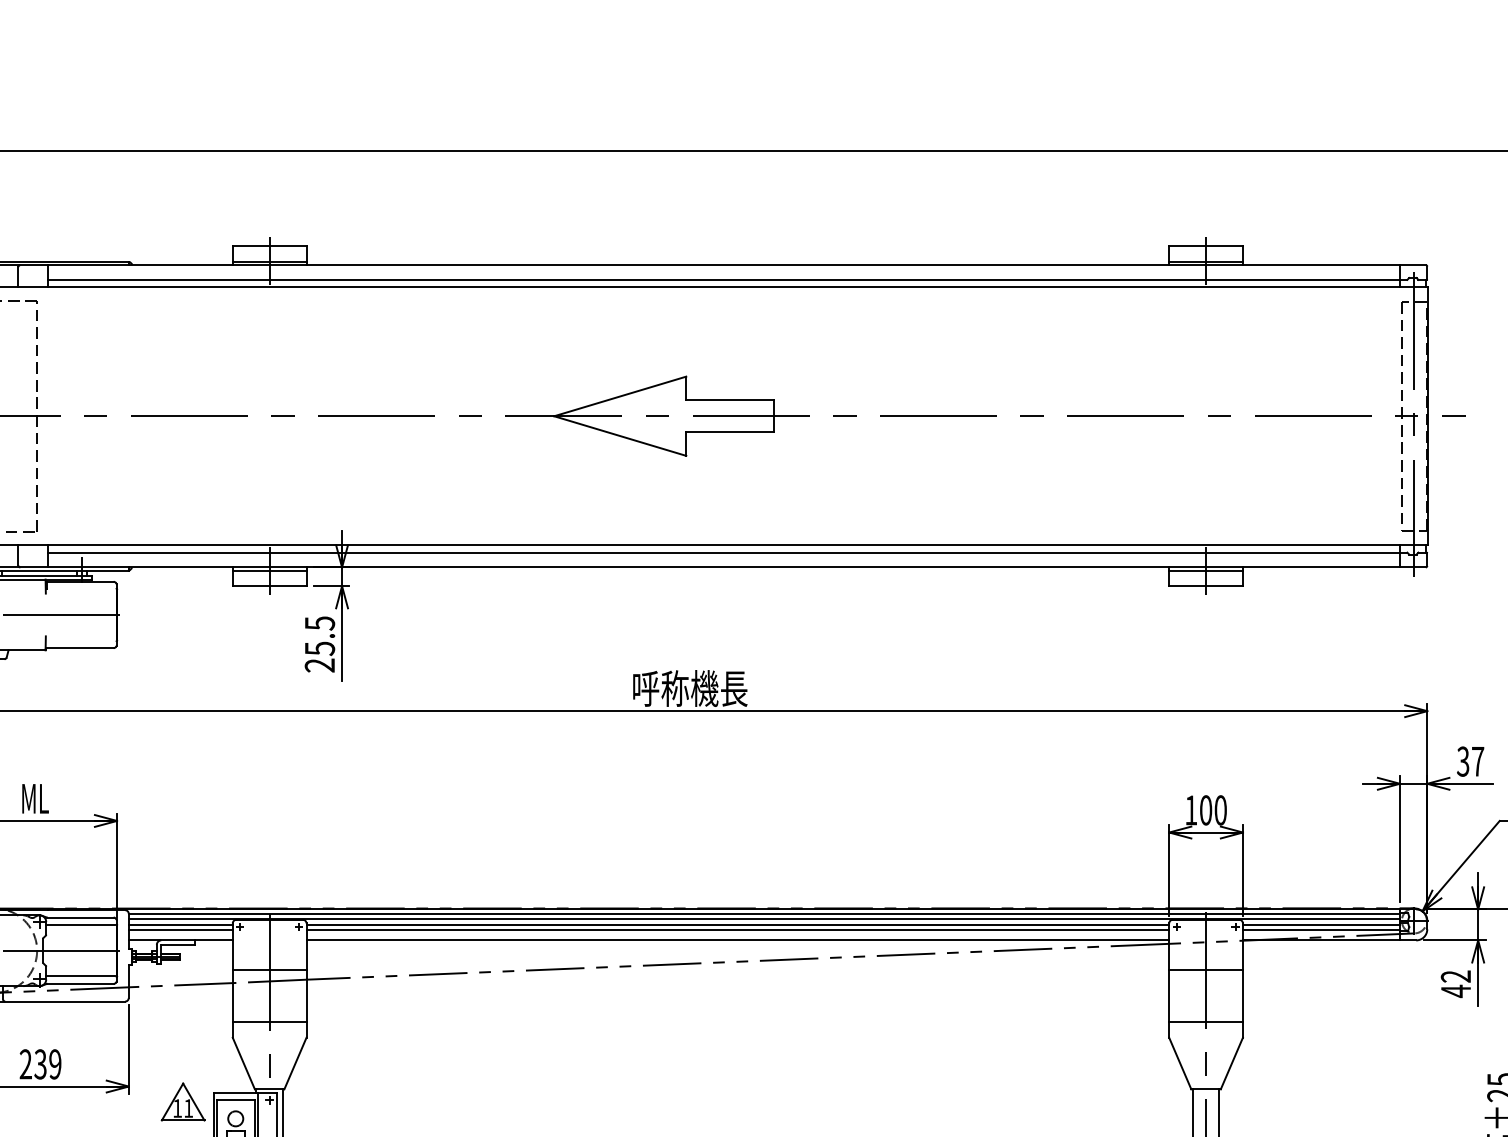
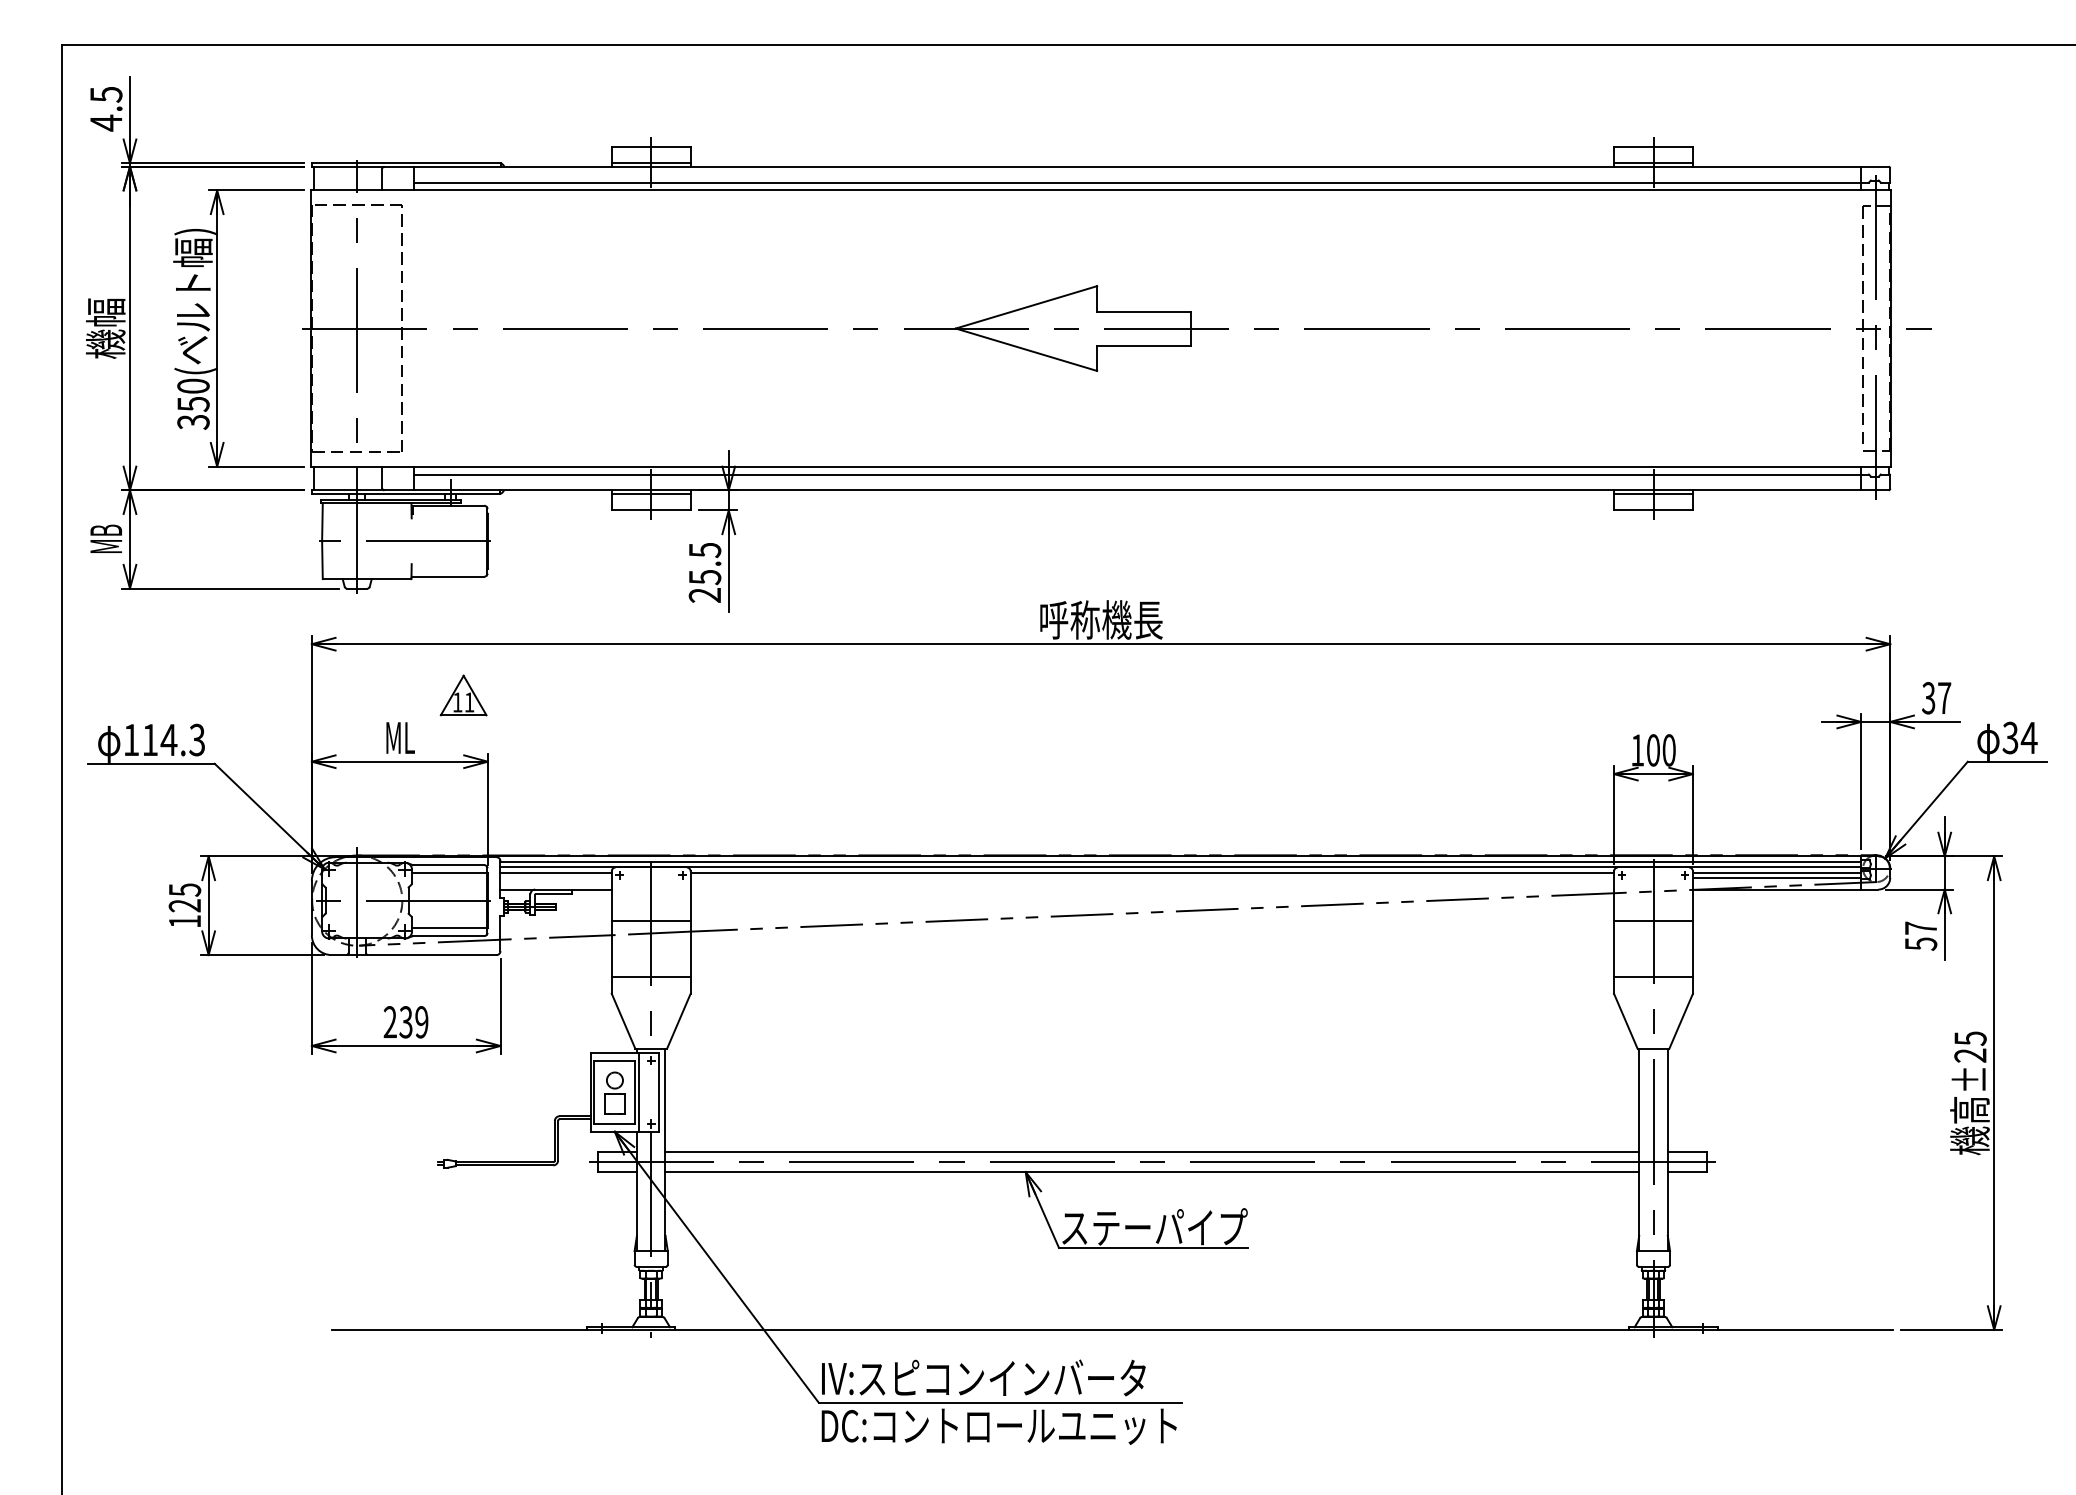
line: (180, 929) -> (555, 877), removed
line: (737, 929) -> (1152, 877), removed
line: (737, 940) -> (1152, 889), removed
text: (1455, 984) -> (1920, 936), 42 -> 57
part: (183, 1101) -> (463, 695), moved

